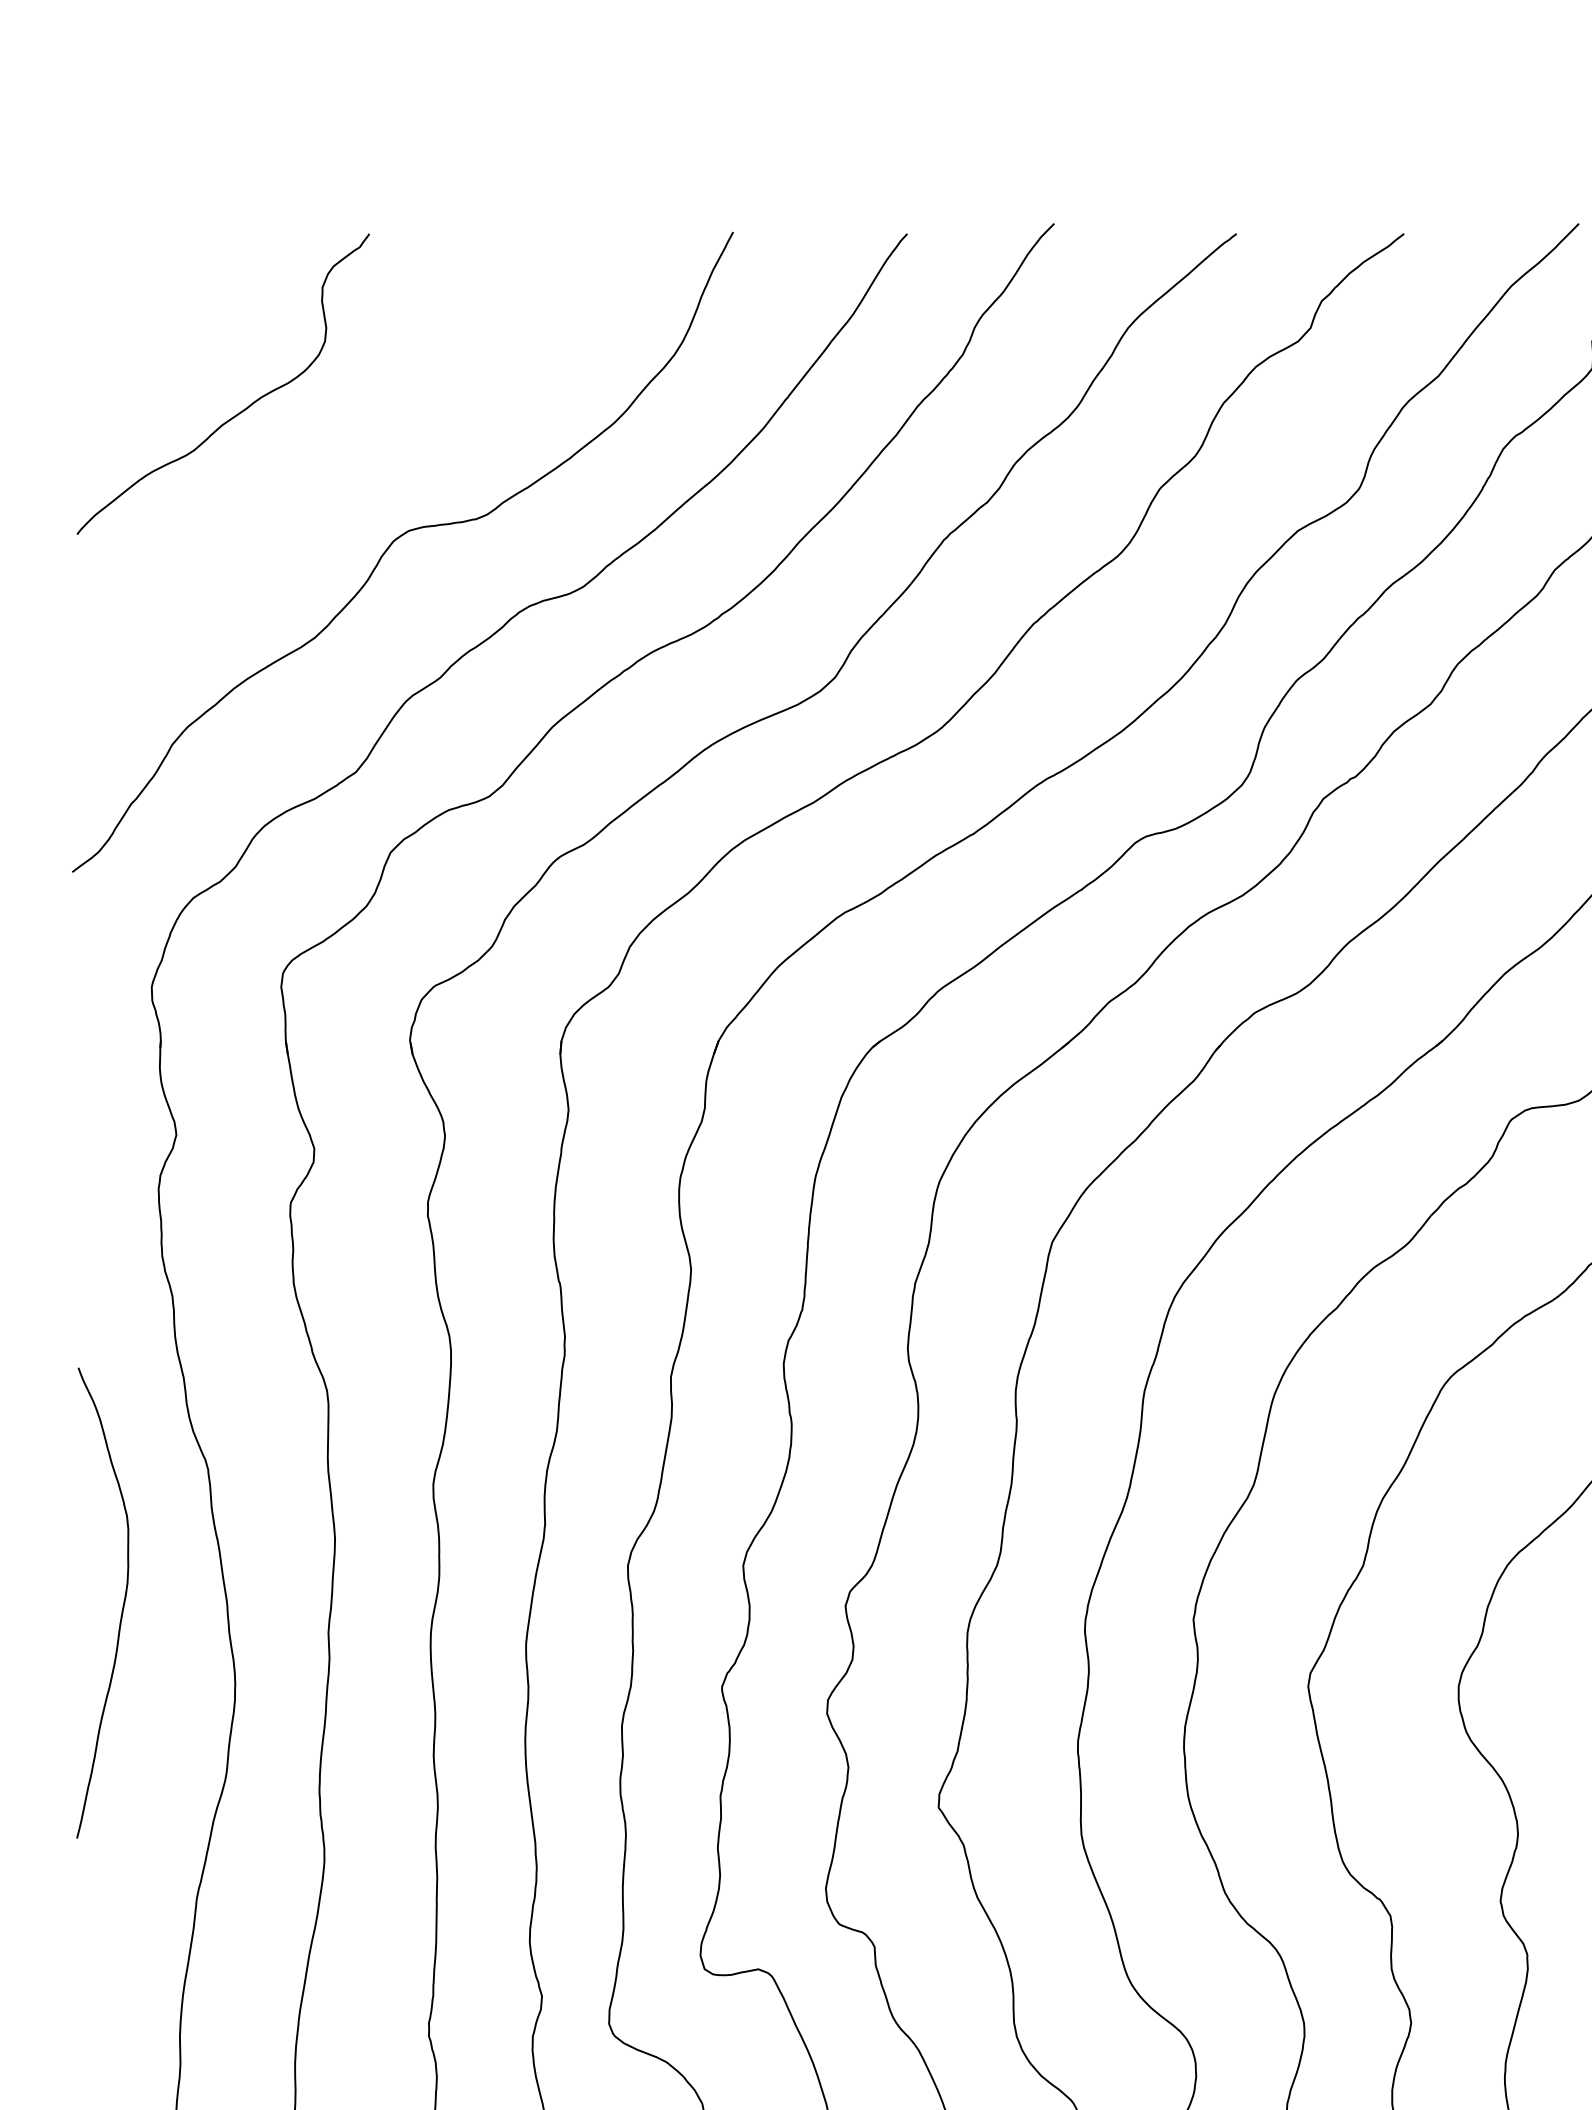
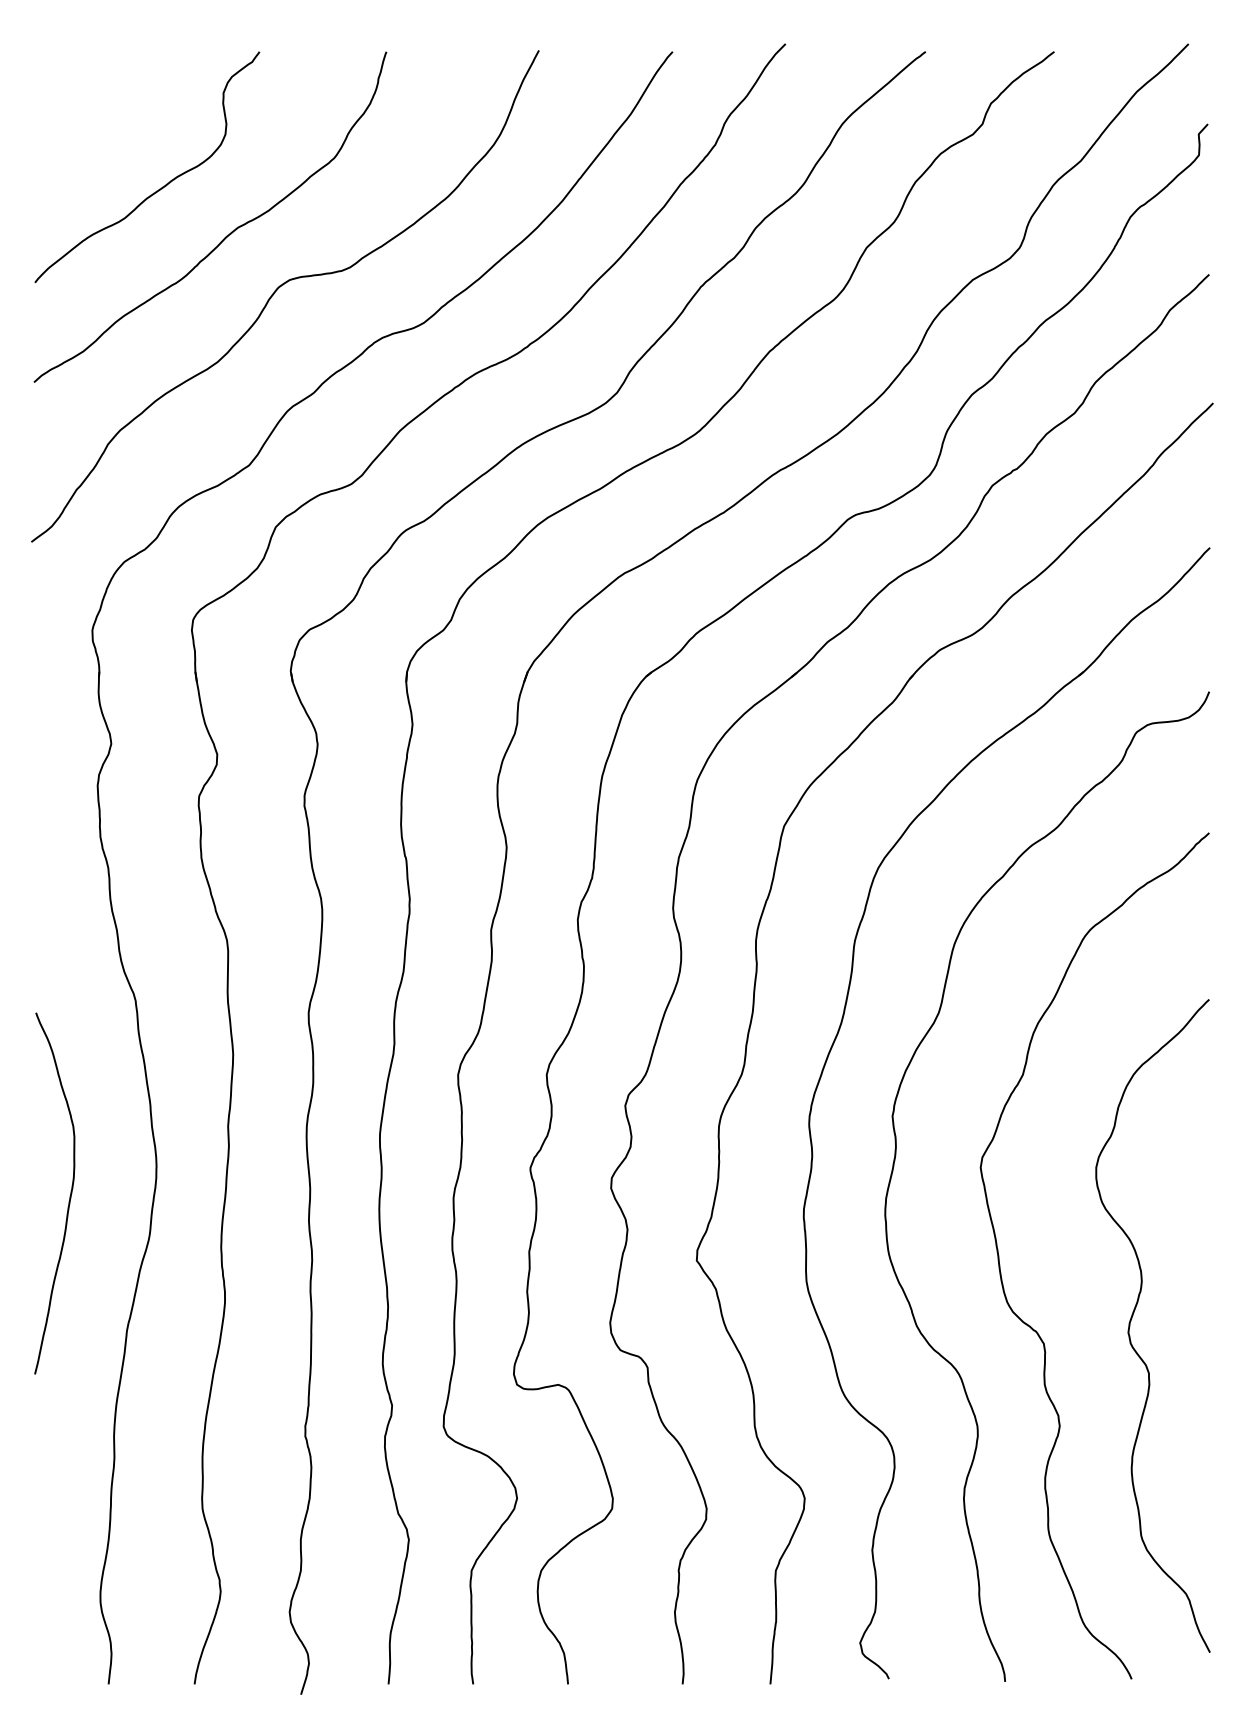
curve: (326, 472) -> (226, 235), added
curve: (121, 1606) -> (69, 1196), moved

